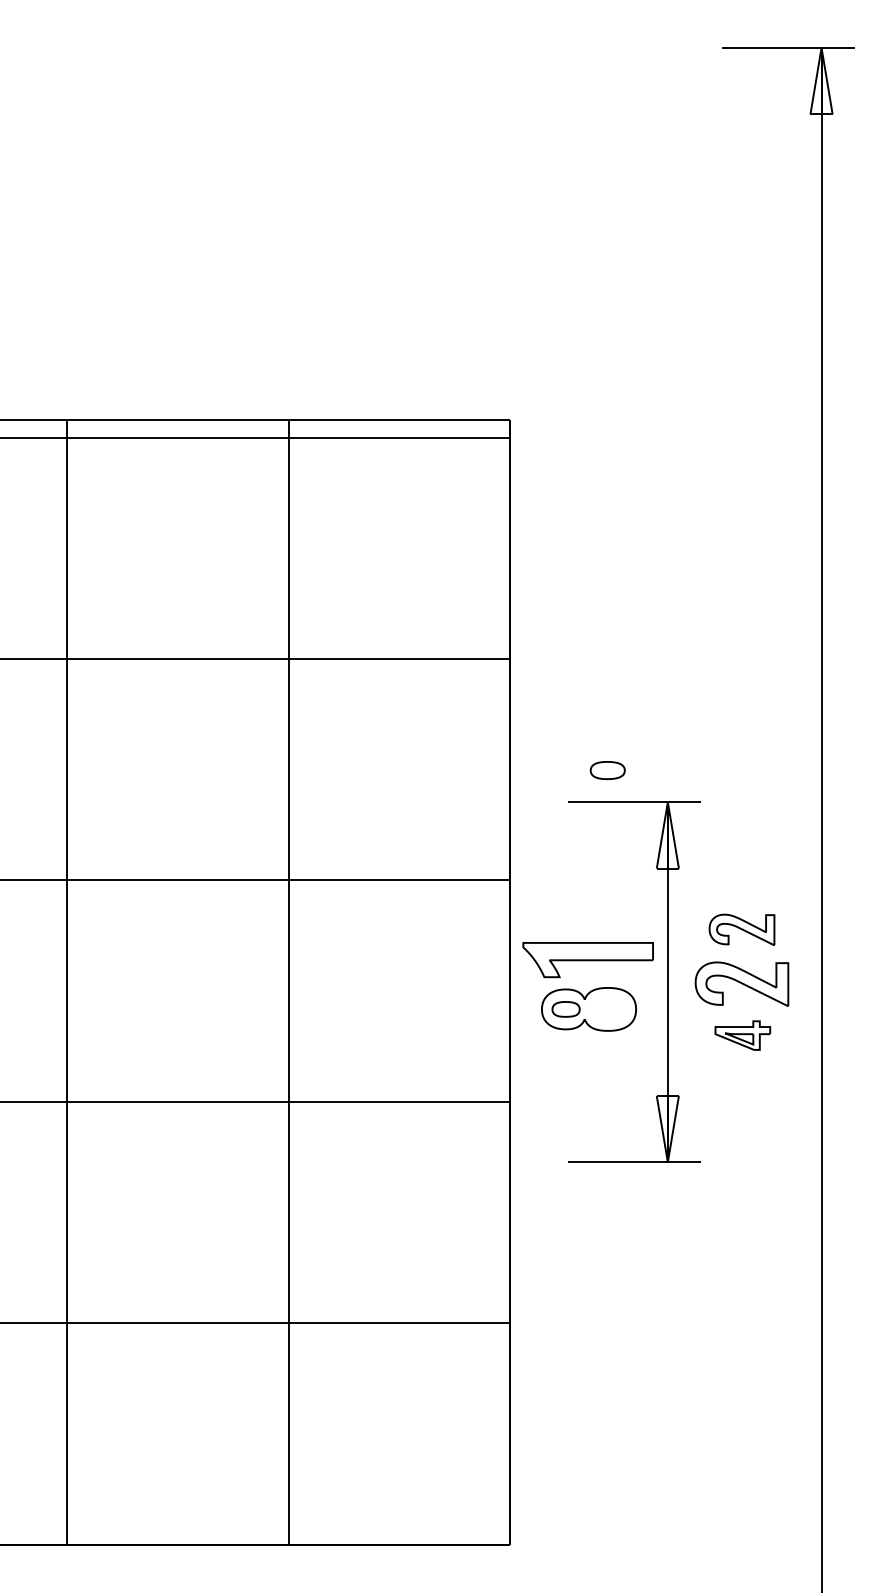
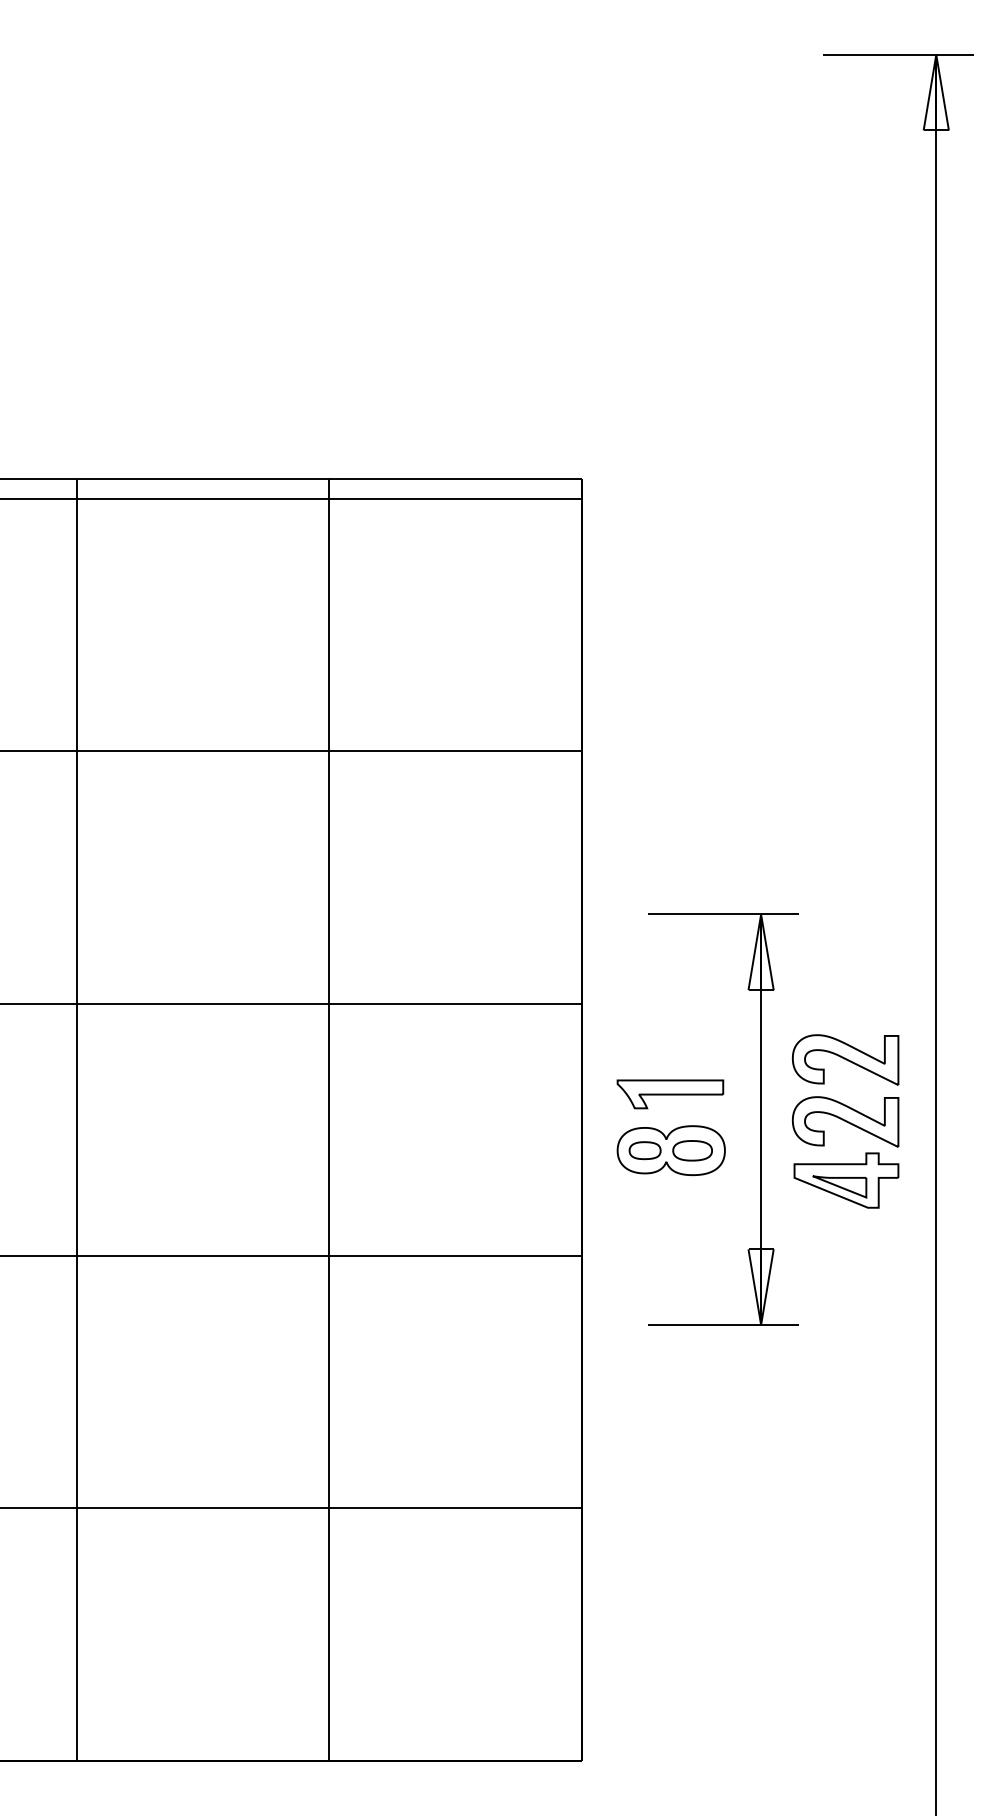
part: (607, 770) -> (692, 1150), moved
part: (741, 929) -> (845, 1059), size x1.43
part: (588, 959) -> (670, 1093), size x0.71
part: (742, 1035) -> (846, 1180), size x1.67

